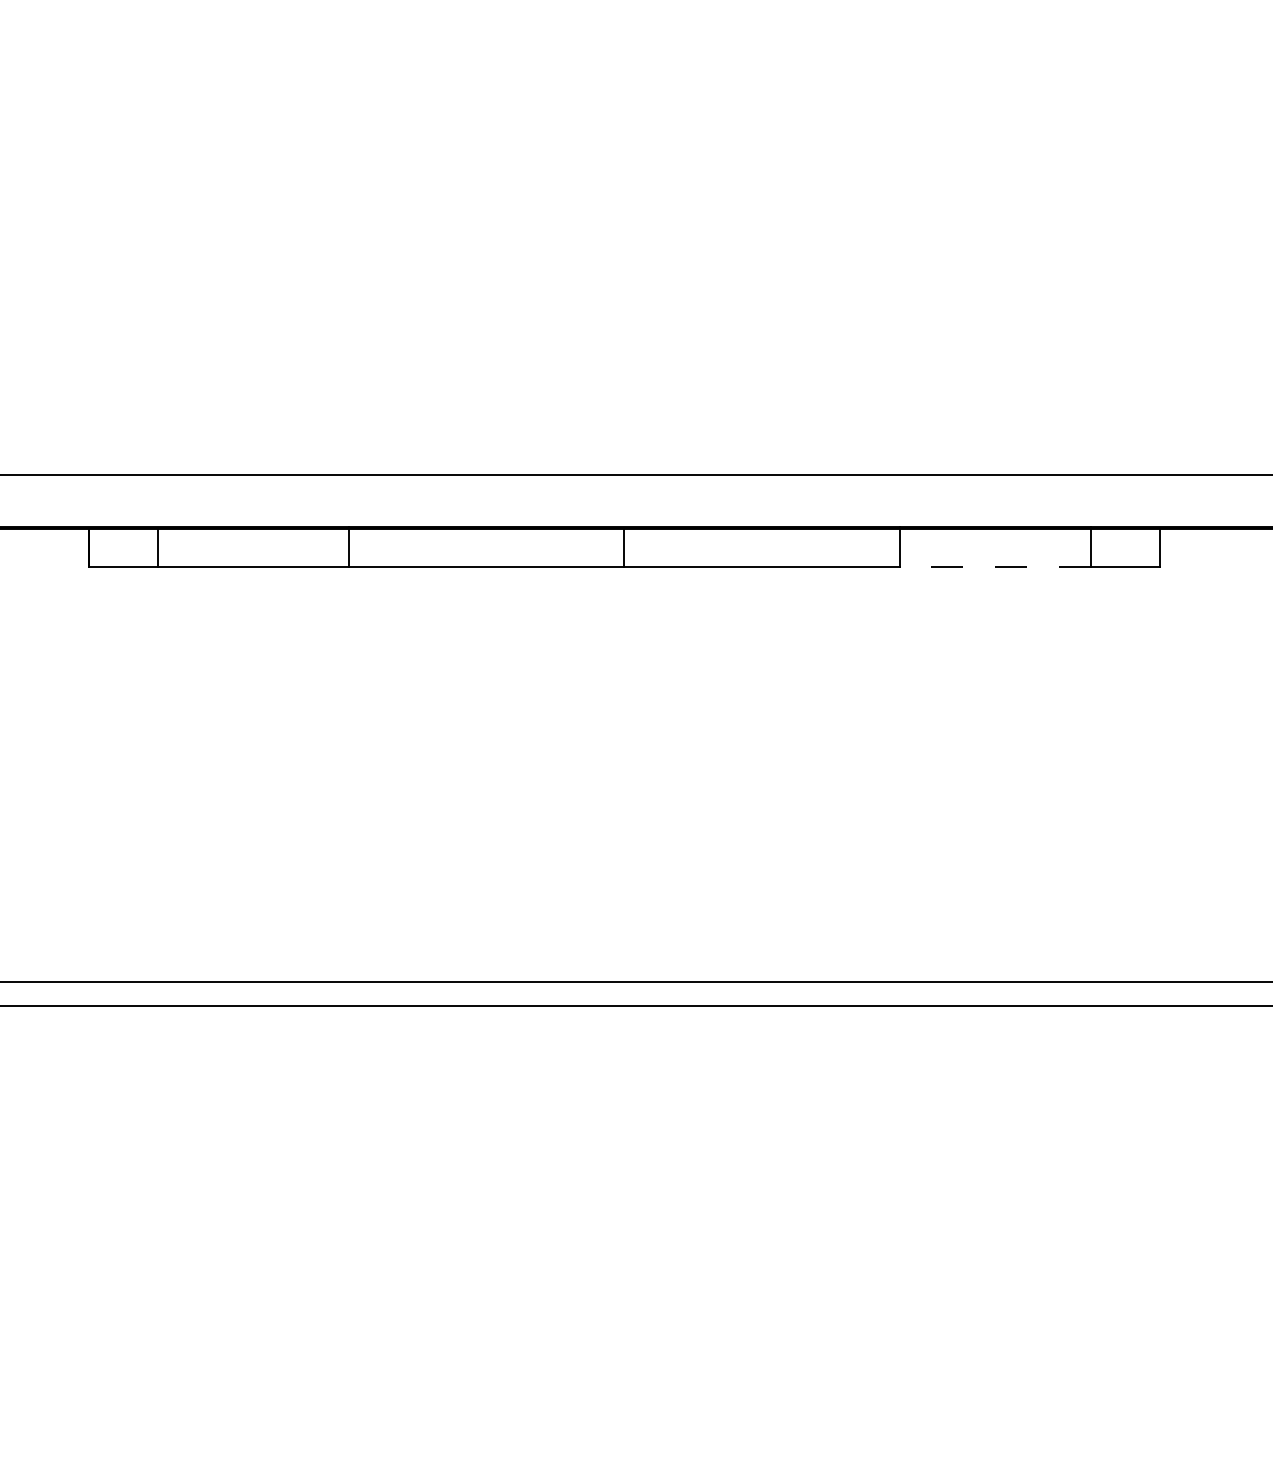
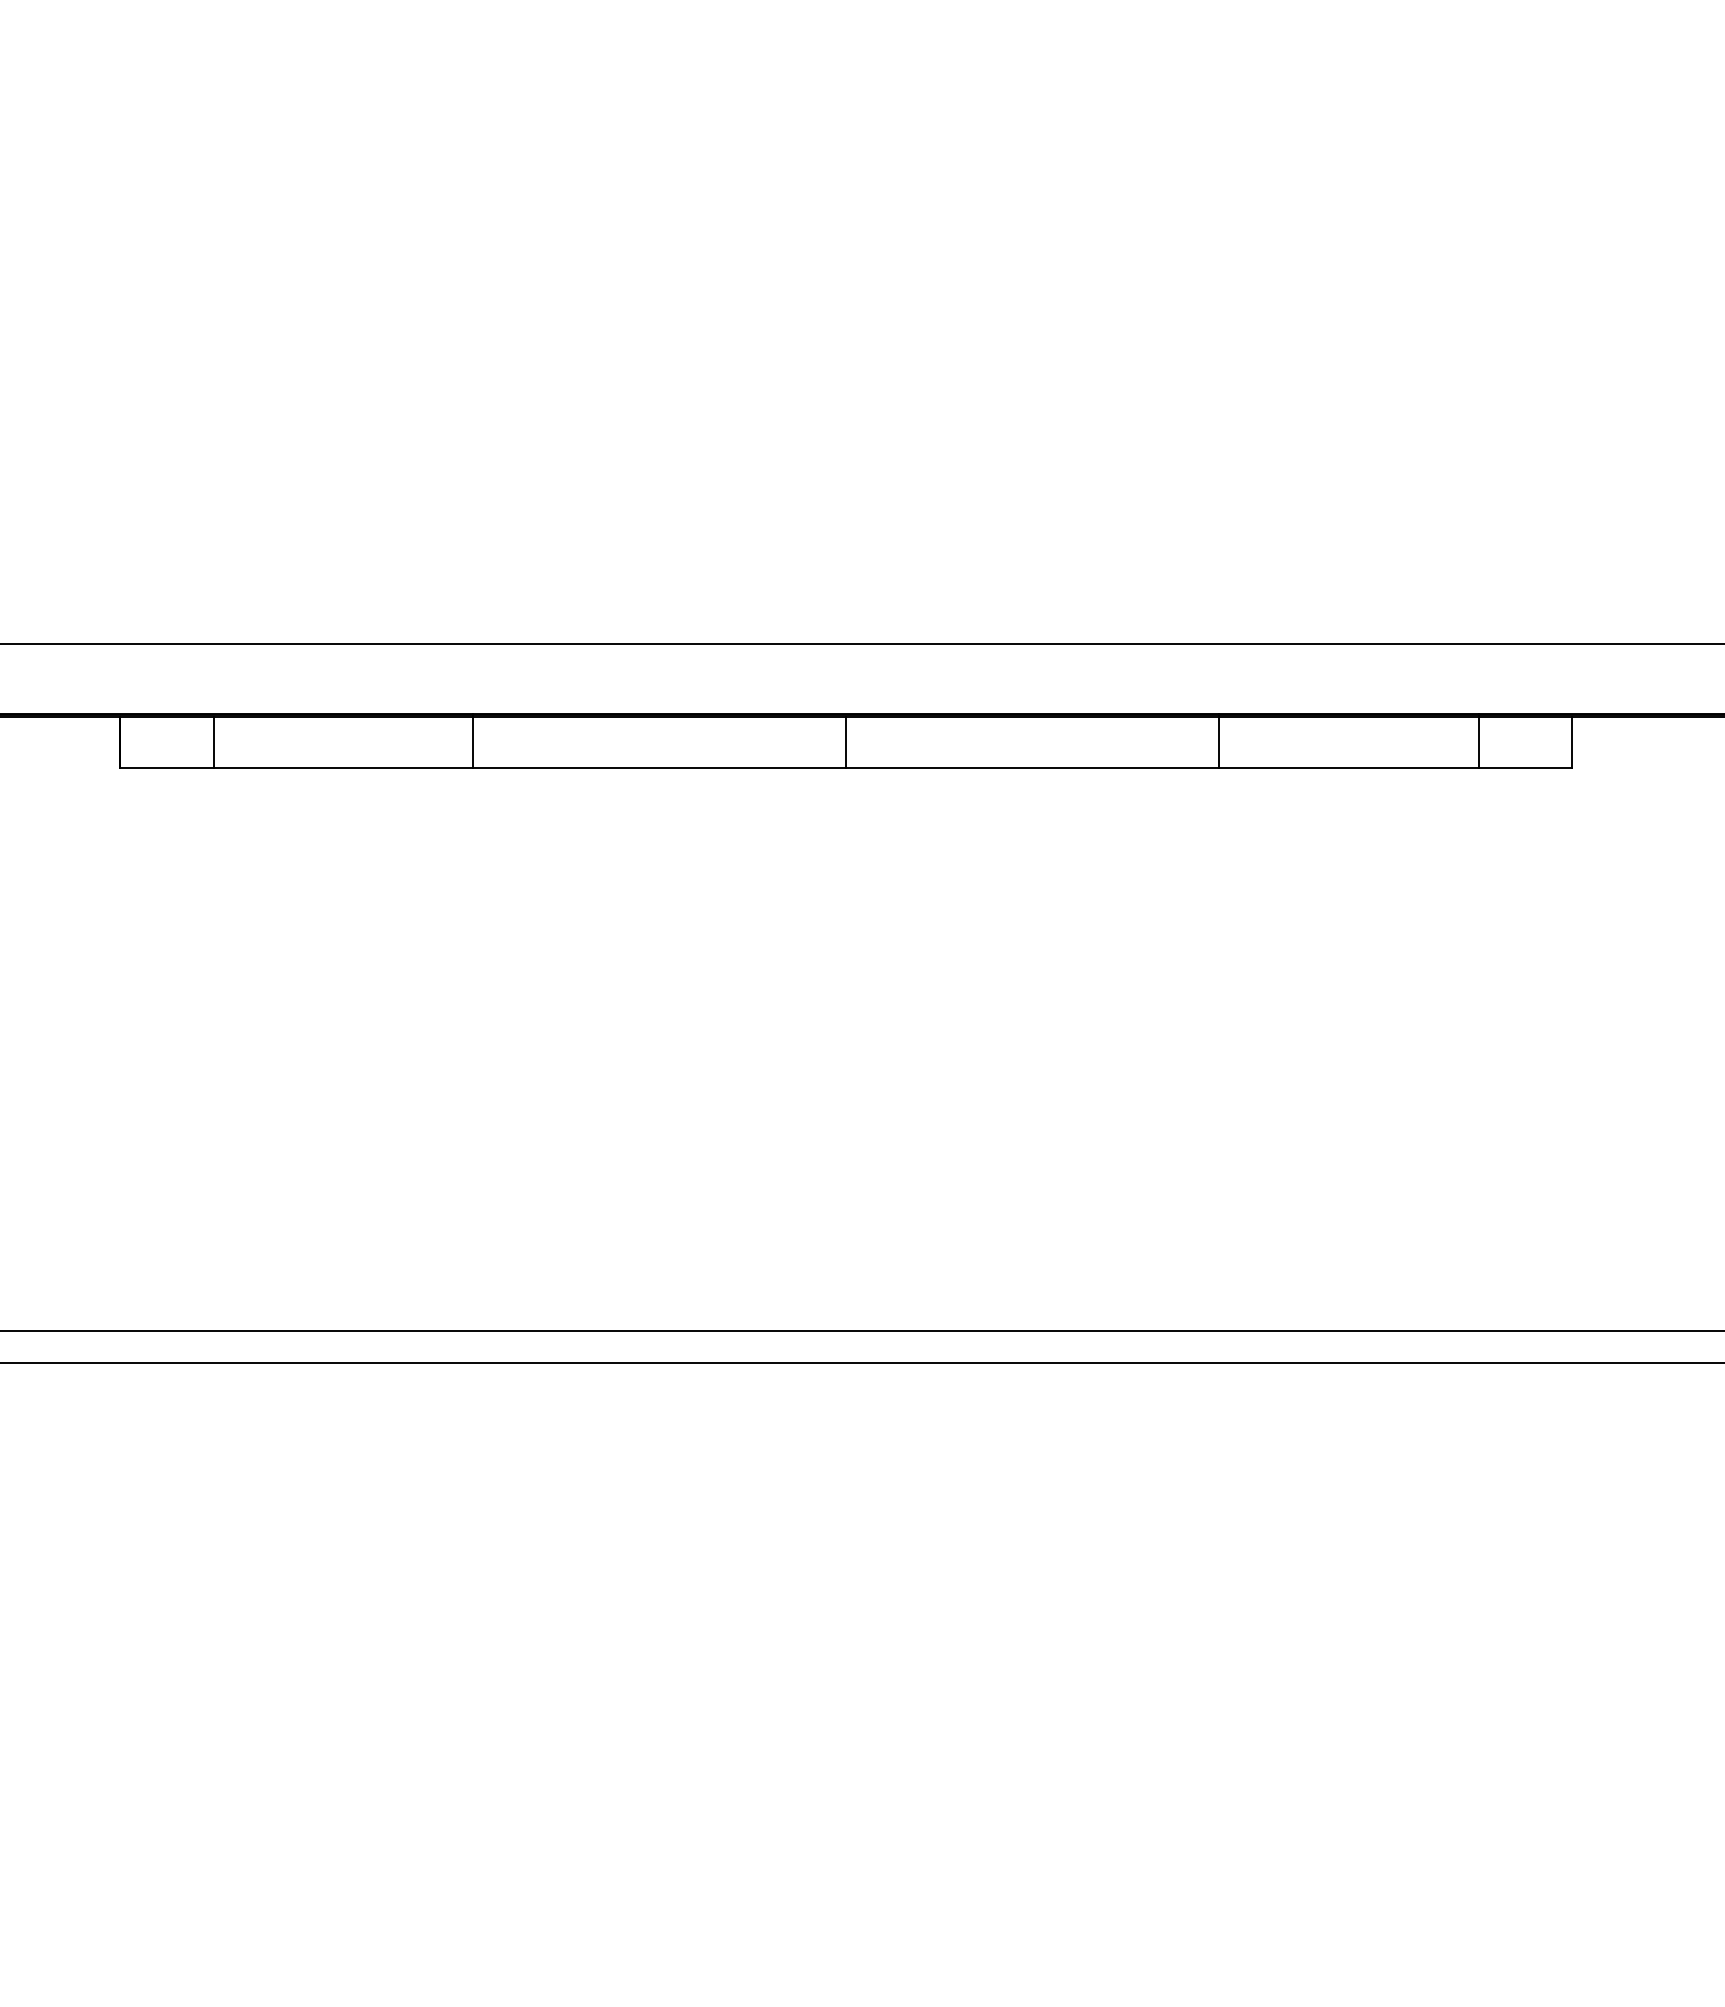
line: (995, 567) -> (1348, 768), dashed -> solid

